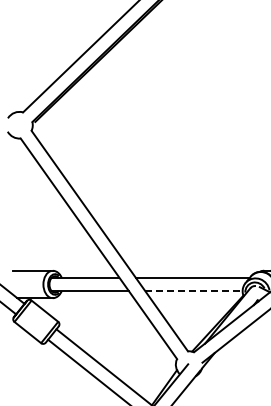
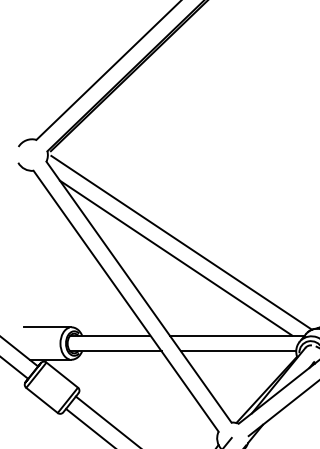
line: (145, 198) -> (181, 241), added
line: (140, 211) -> (175, 257), added
line: (193, 291) -> (238, 351), dashed -> solid

